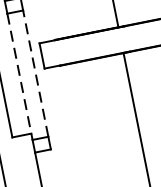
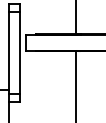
line: (35, 73) -> (19, 52), dashed -> solid
line: (19, 76) -> (9, 52), dashed -> solid

